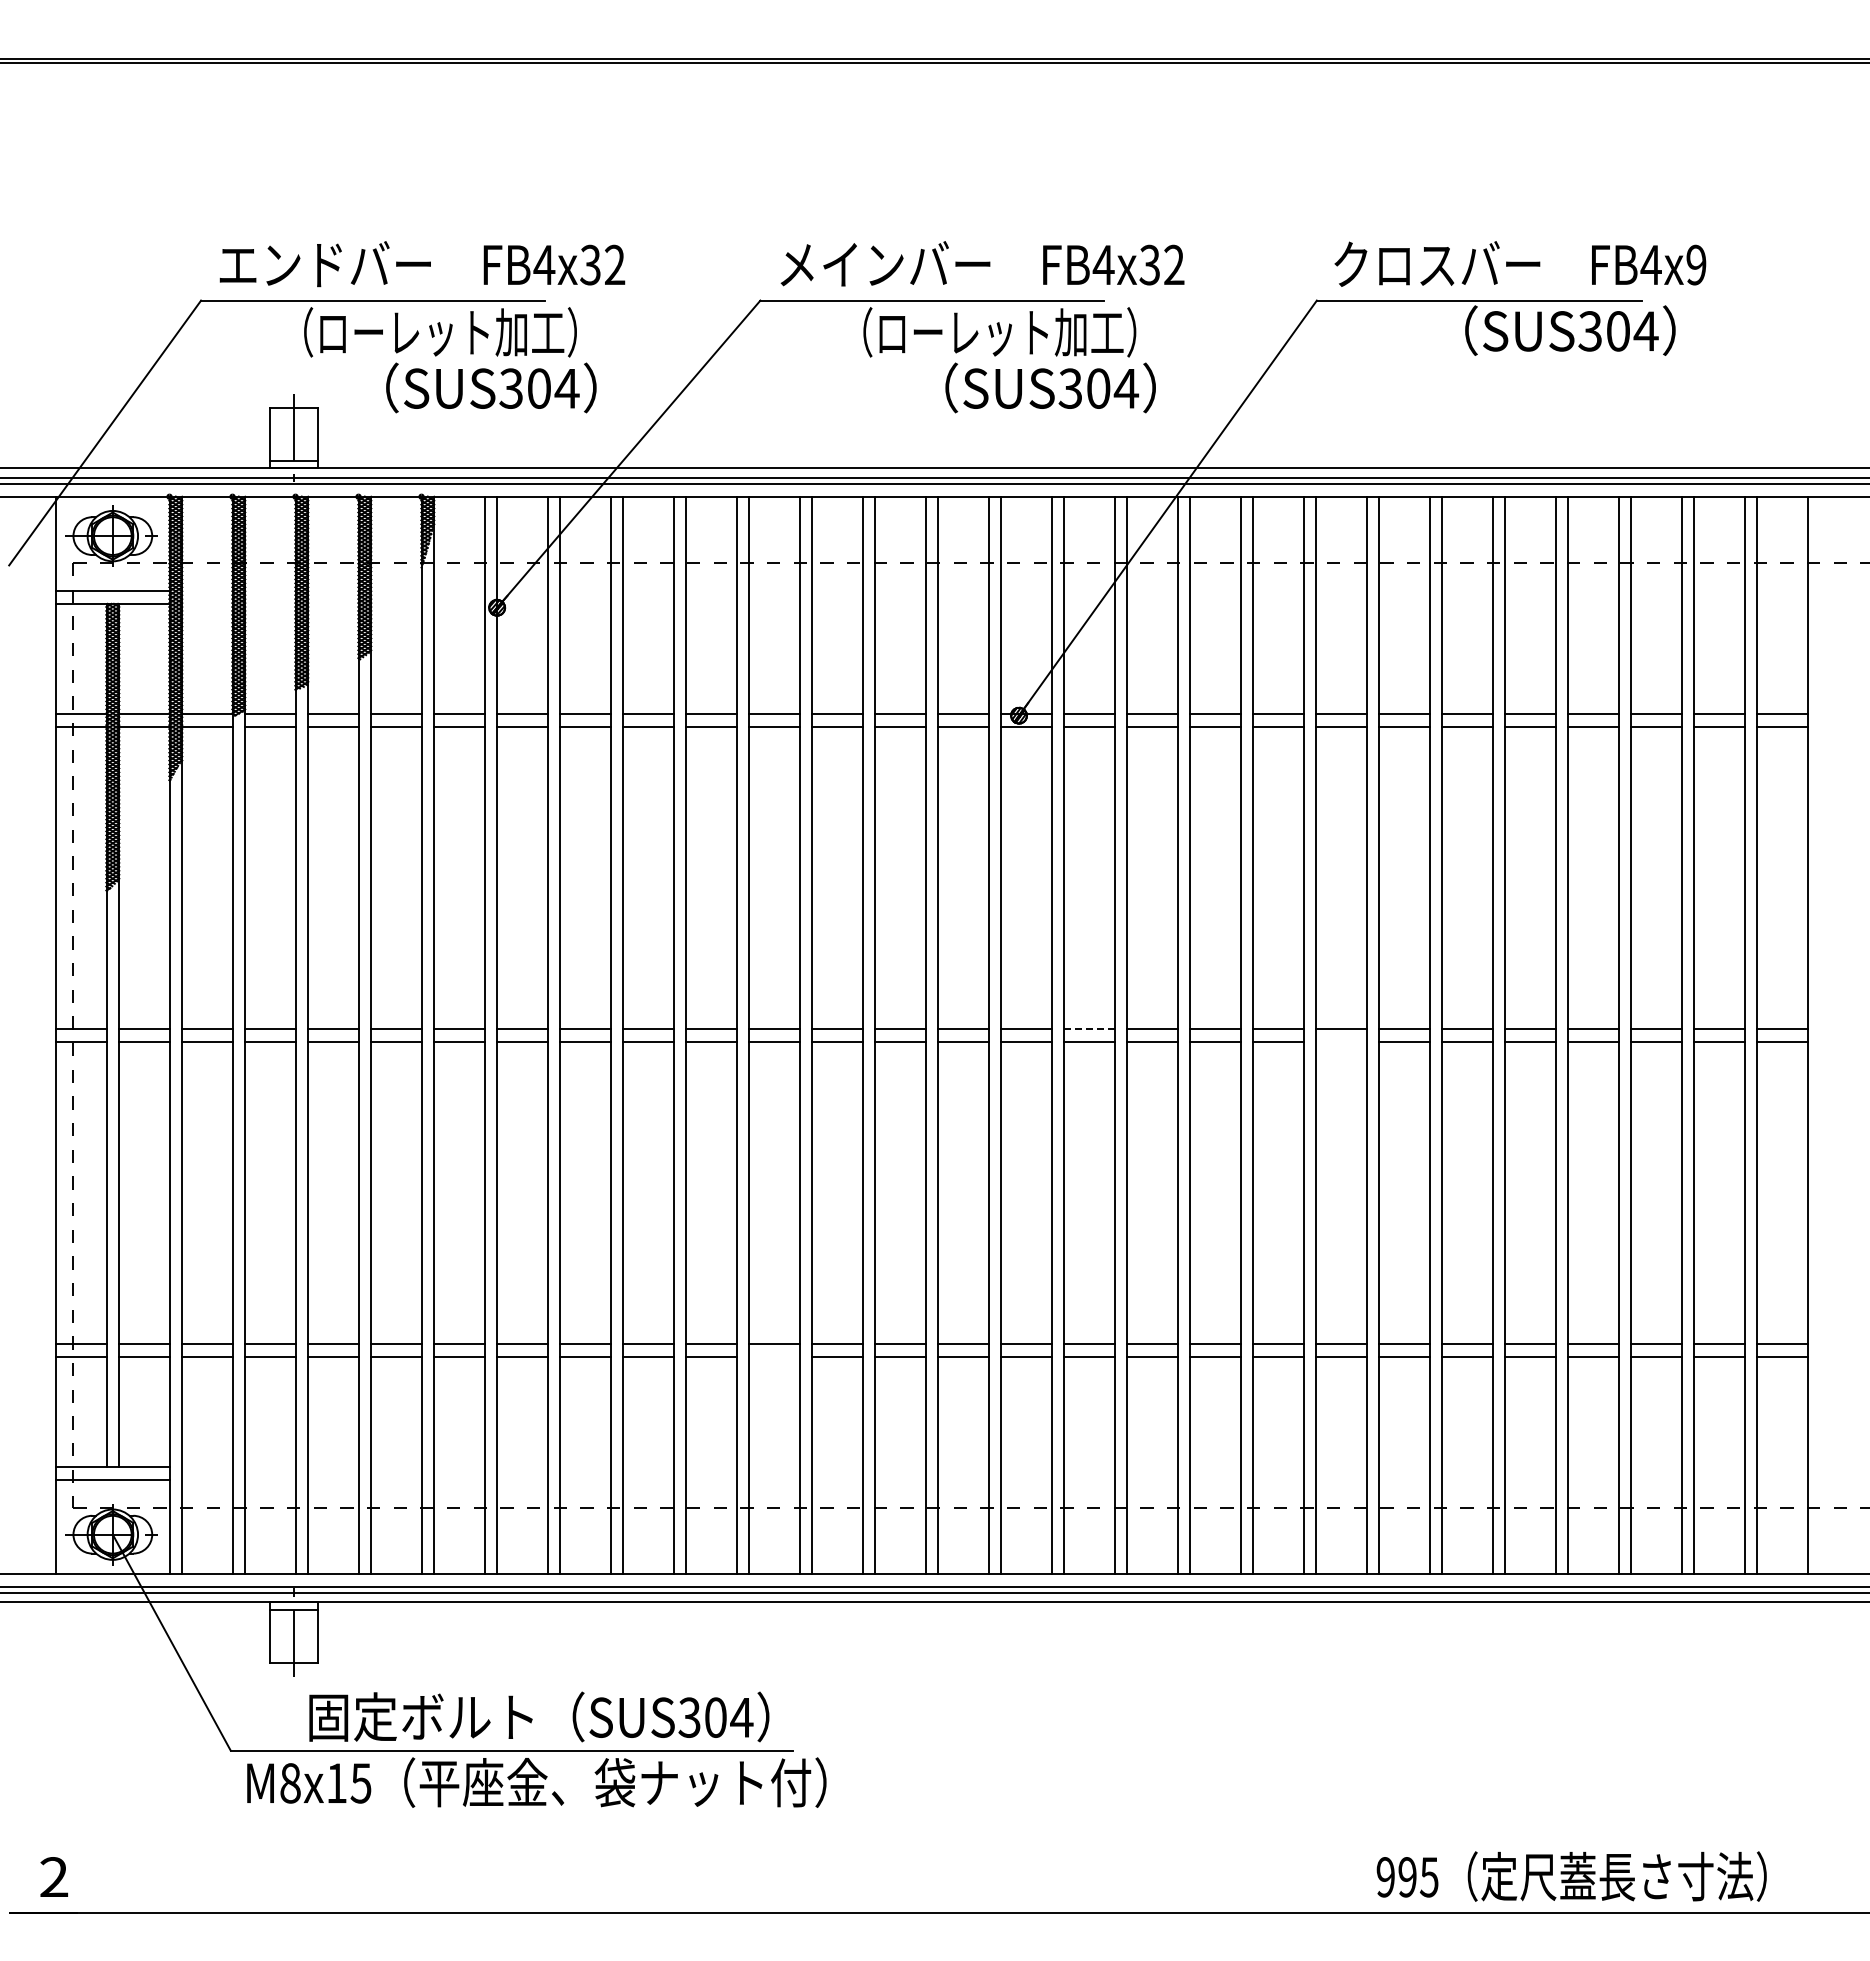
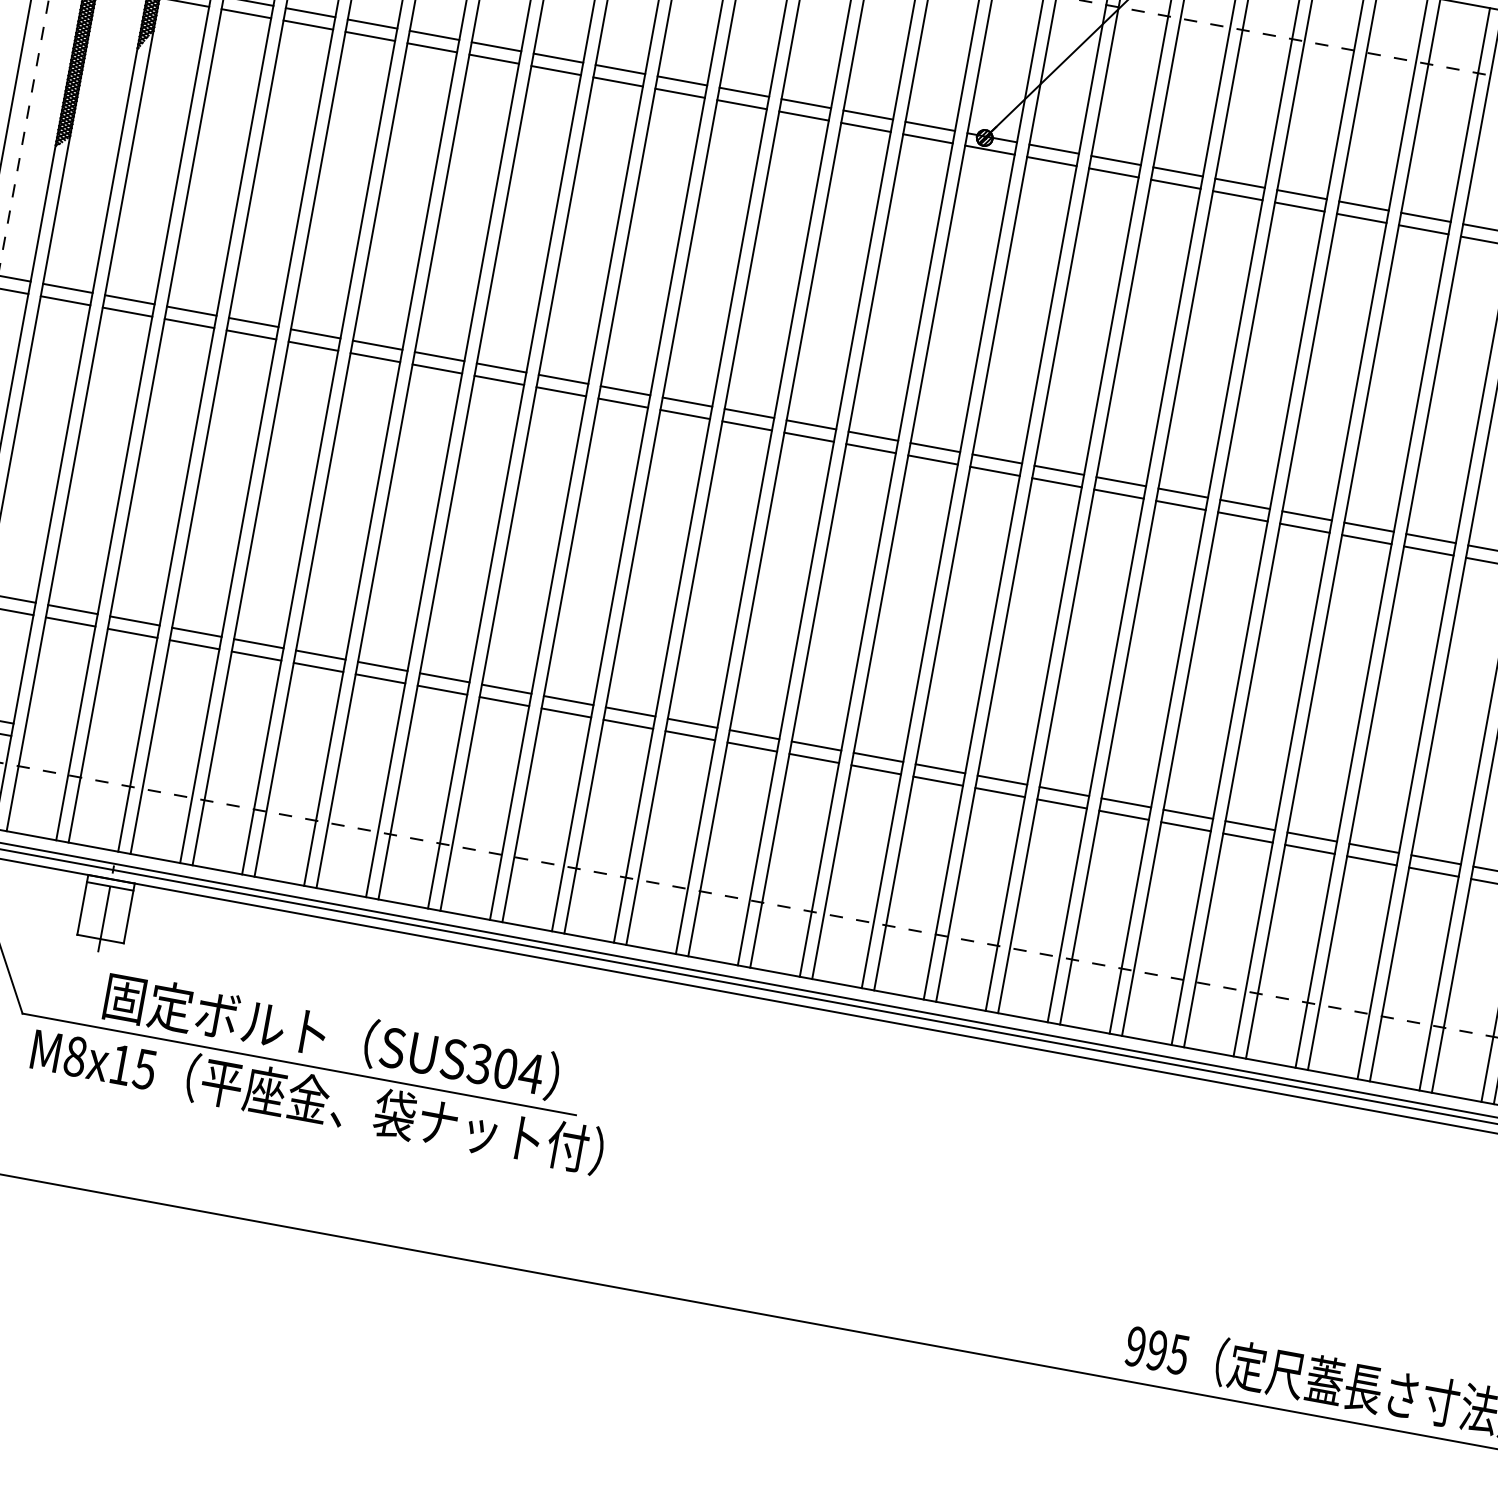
line: (1088, 1029) -> (996, 459), dashed -> solid
line: (1341, 1041) -> (1243, 516), added
line: (774, 1356) -> (628, 724), added

